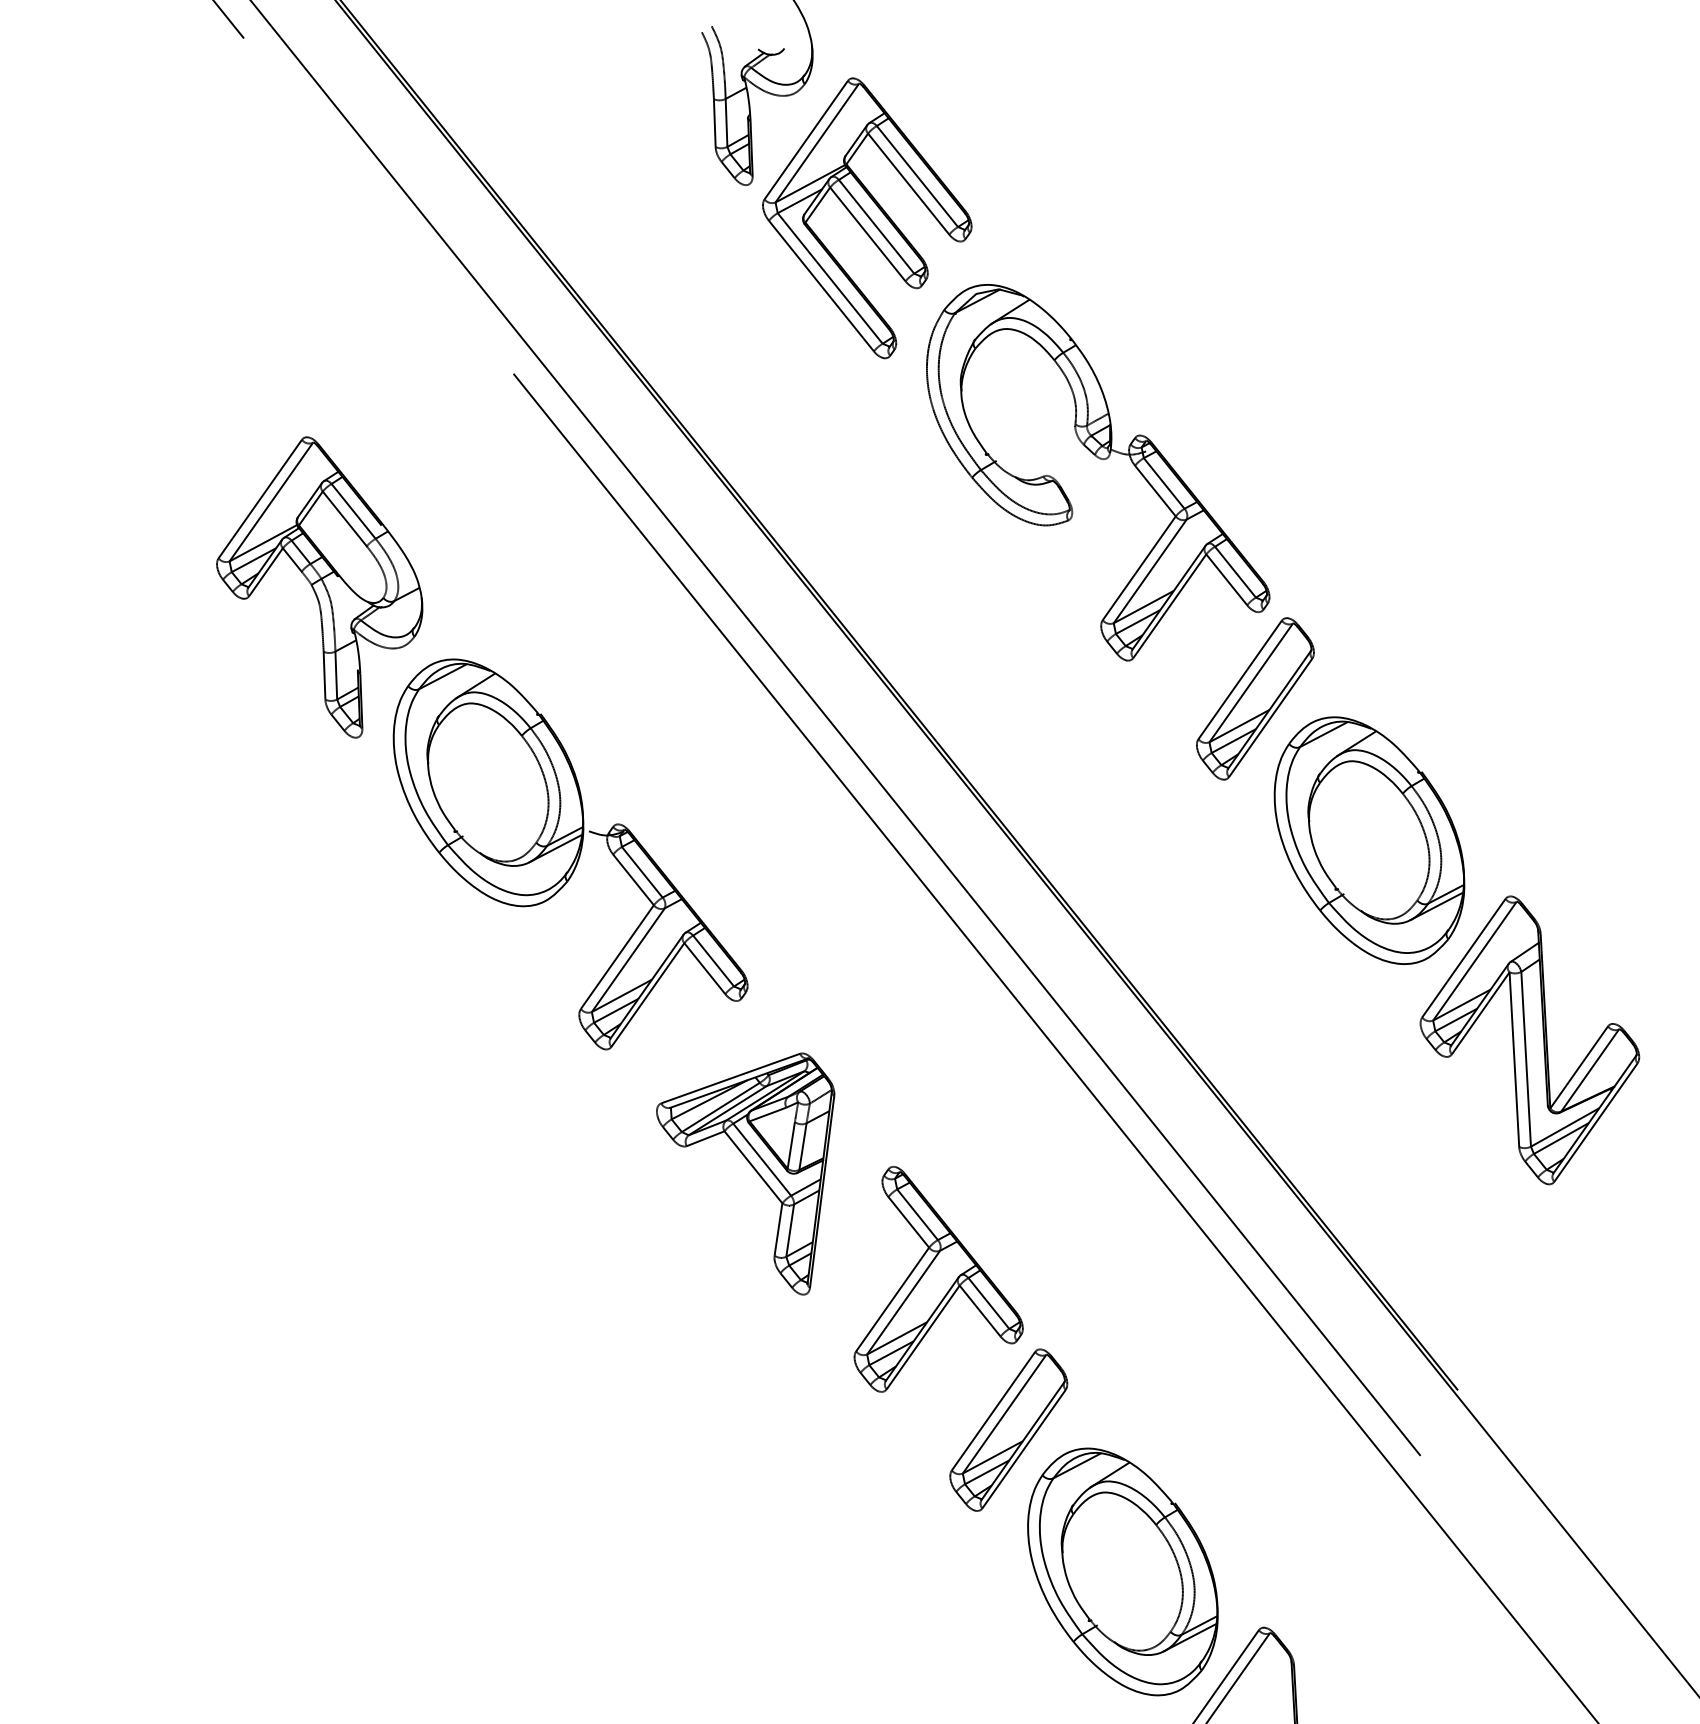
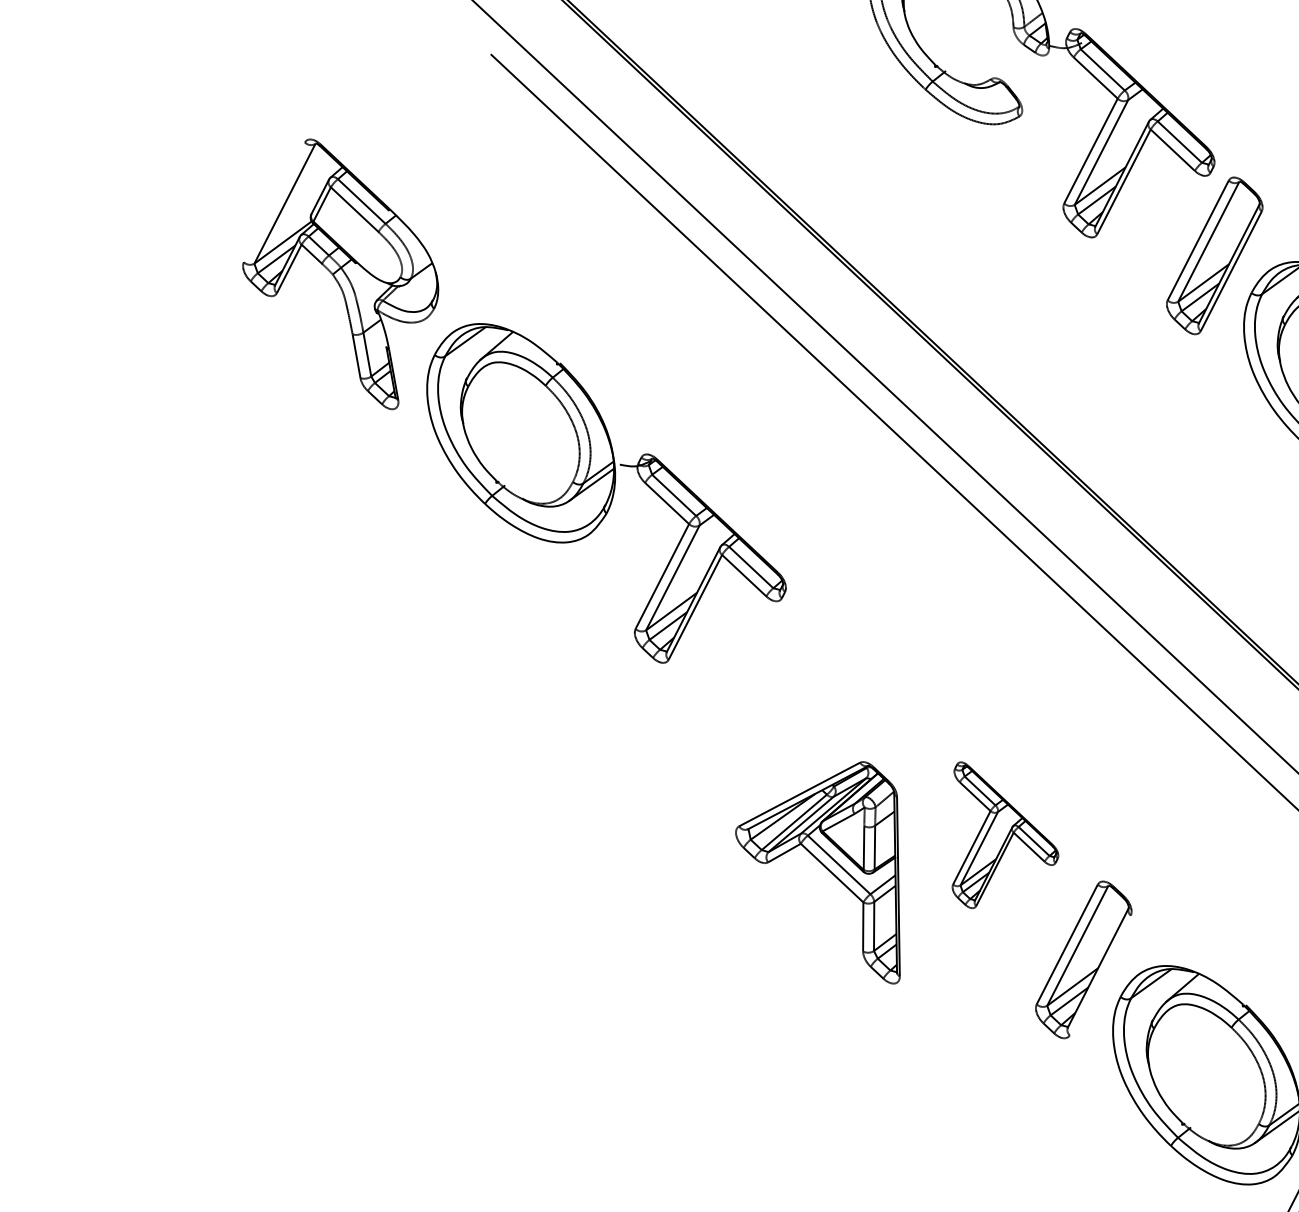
line: (259, 498) -> (273, 202), removed
part: (751, 1166) -> (830, 872), moved
part: (938, 1279) -> (999, 830), size x0.7
line: (1023, 1448) -> (1099, 974), removed

